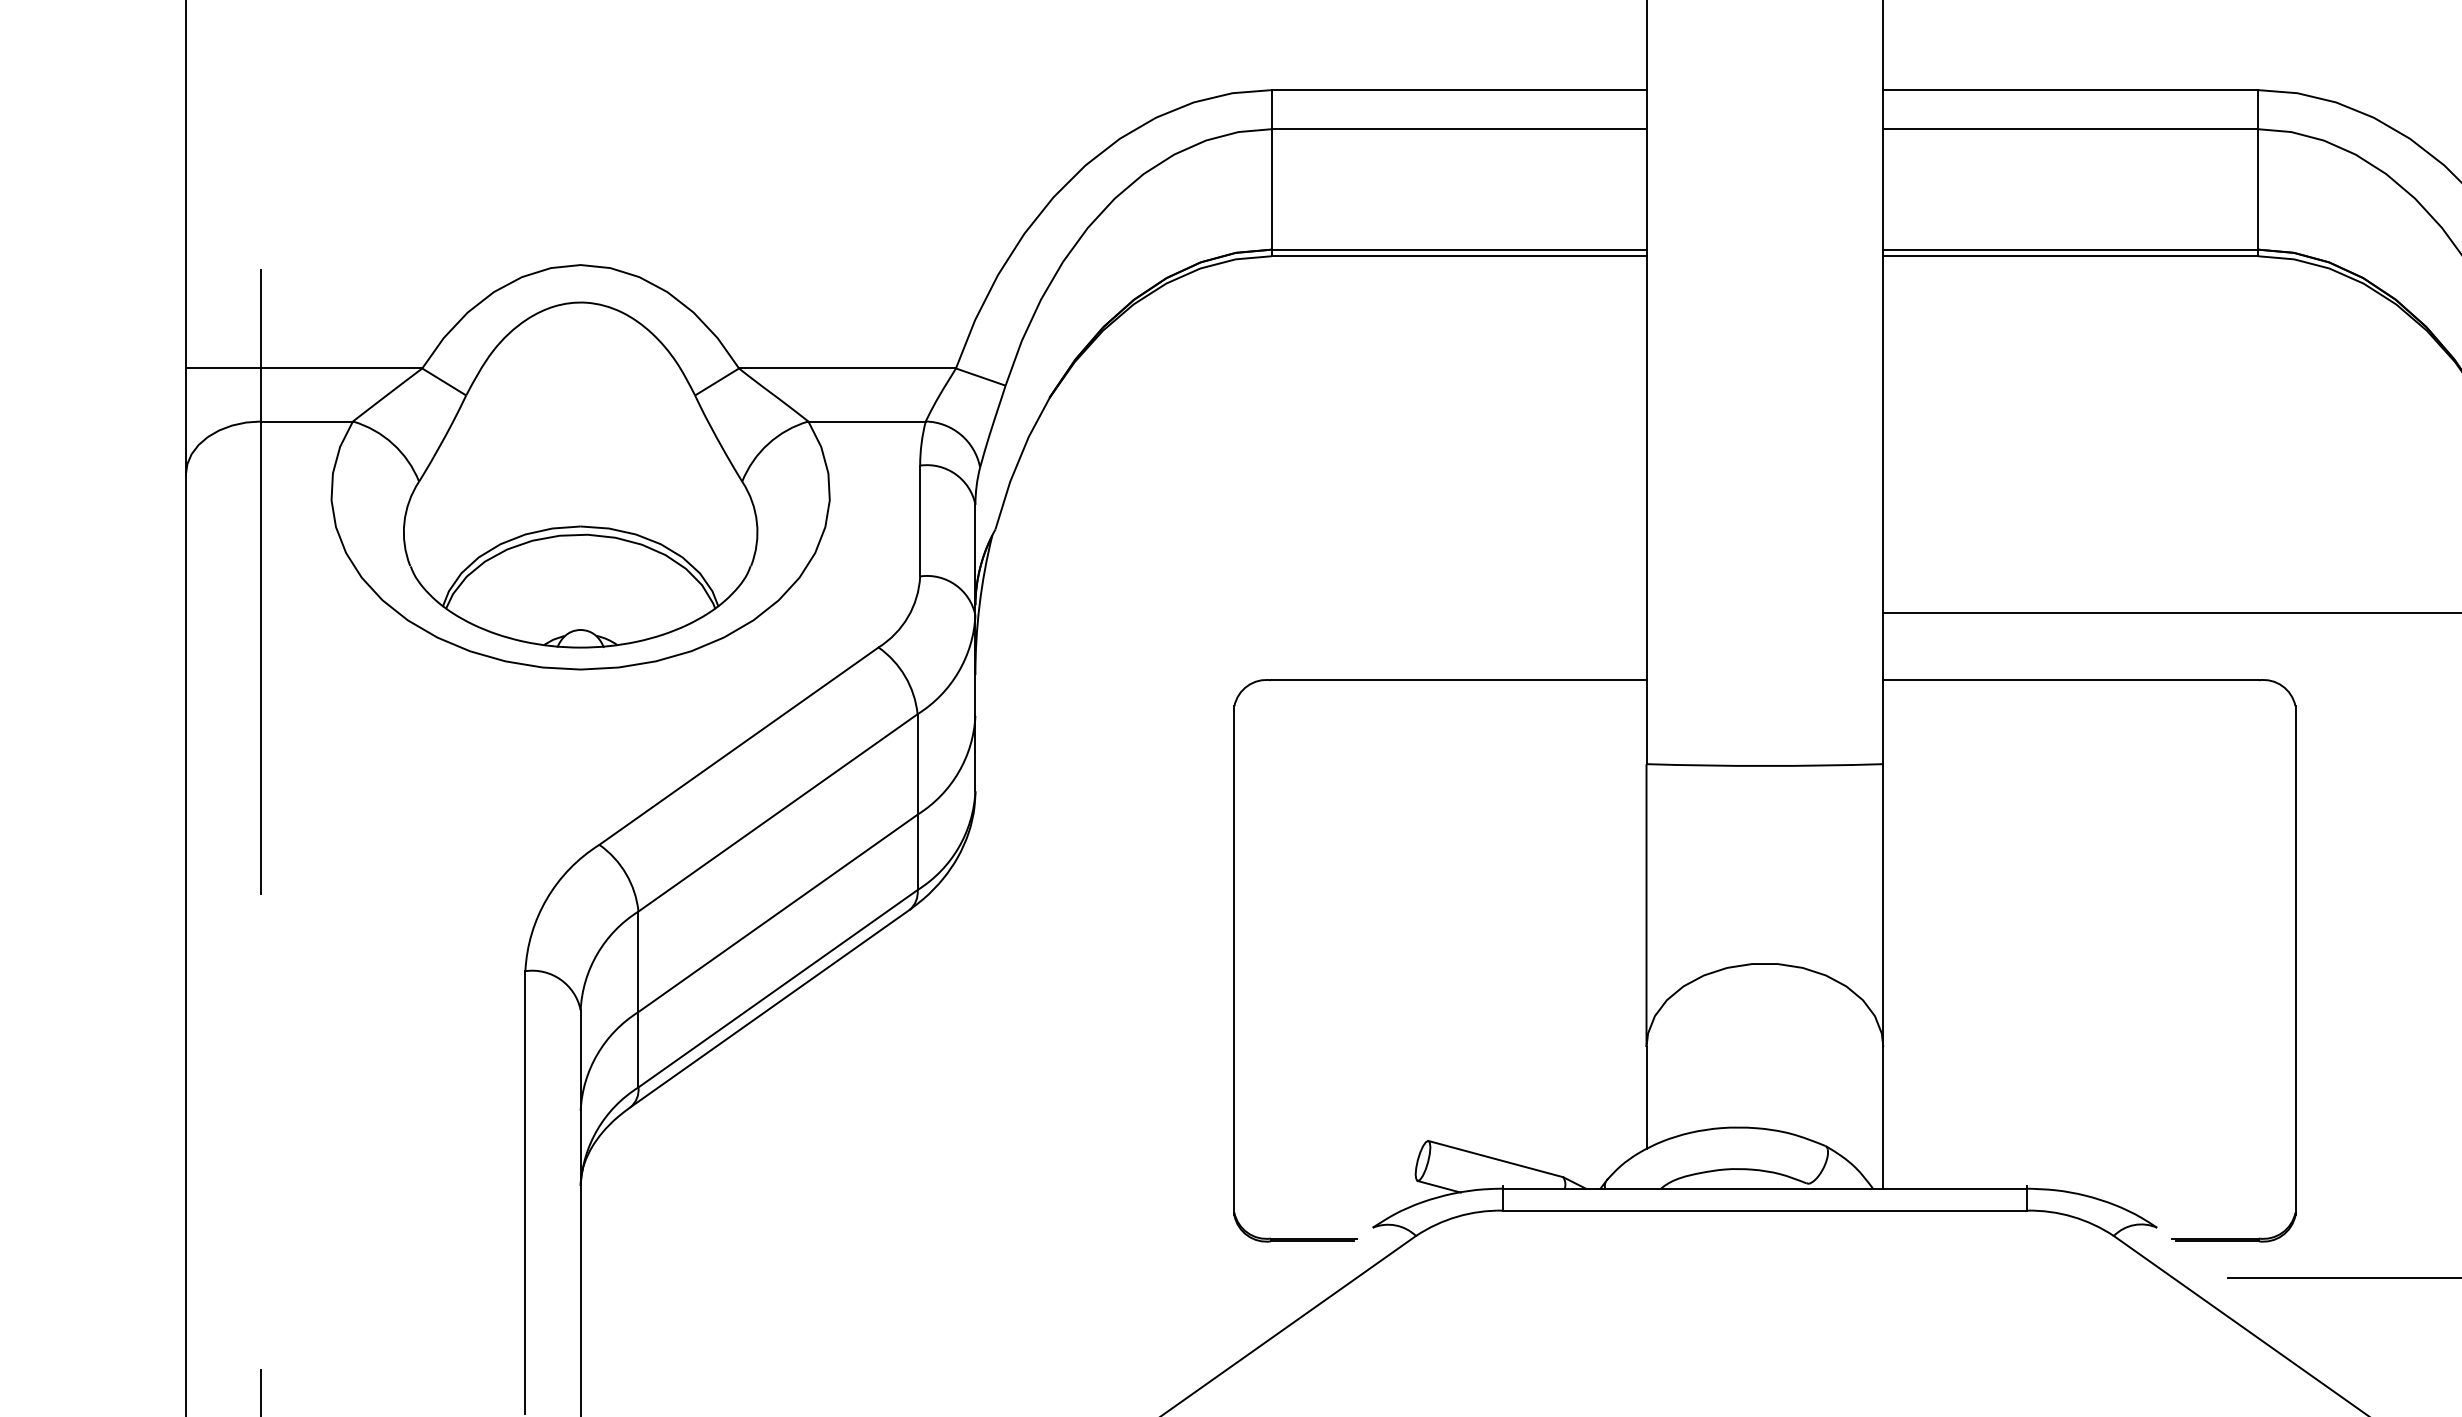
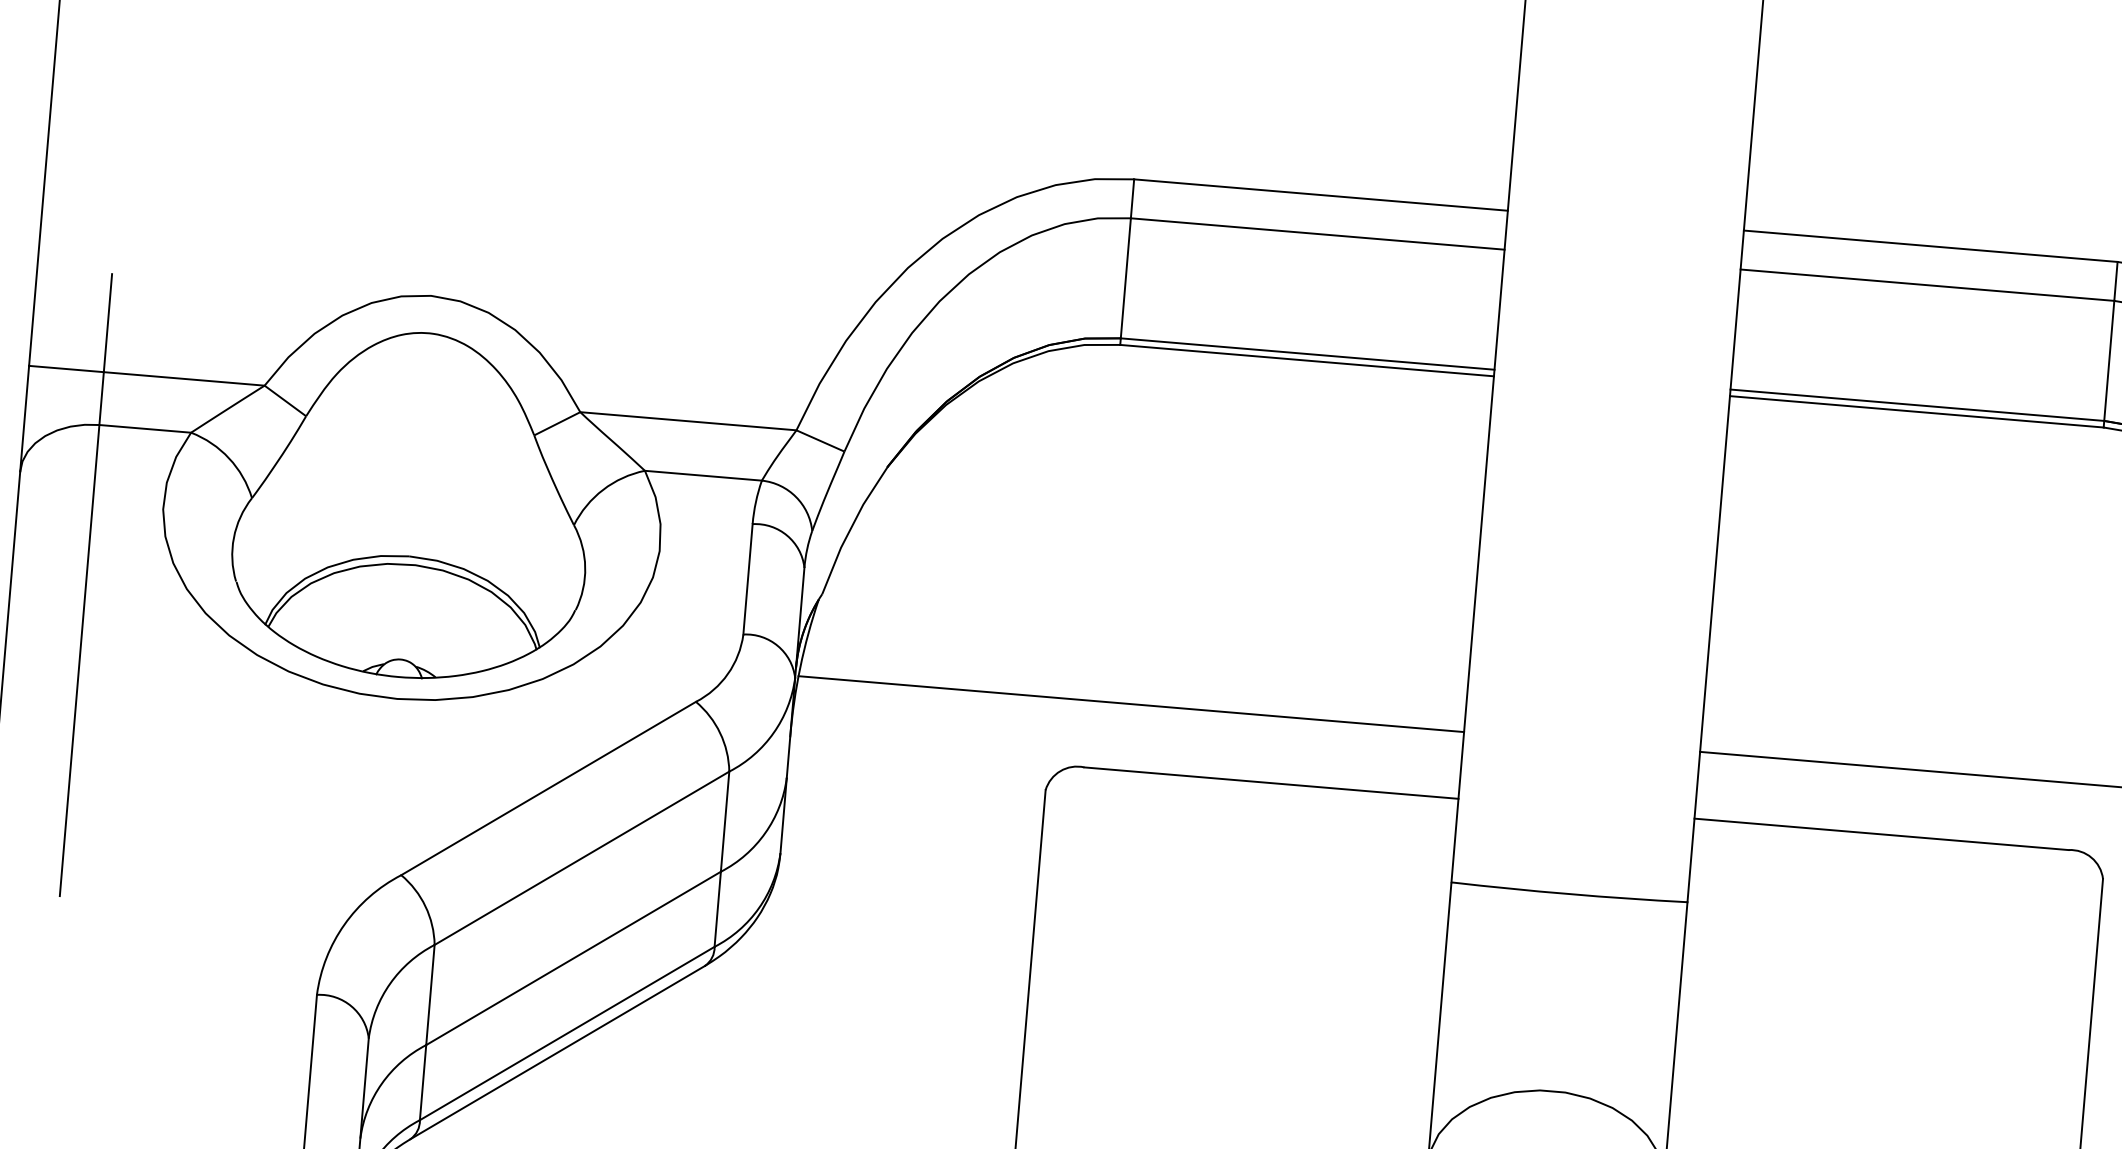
line: (1312, 613) -> (1131, 704), added

